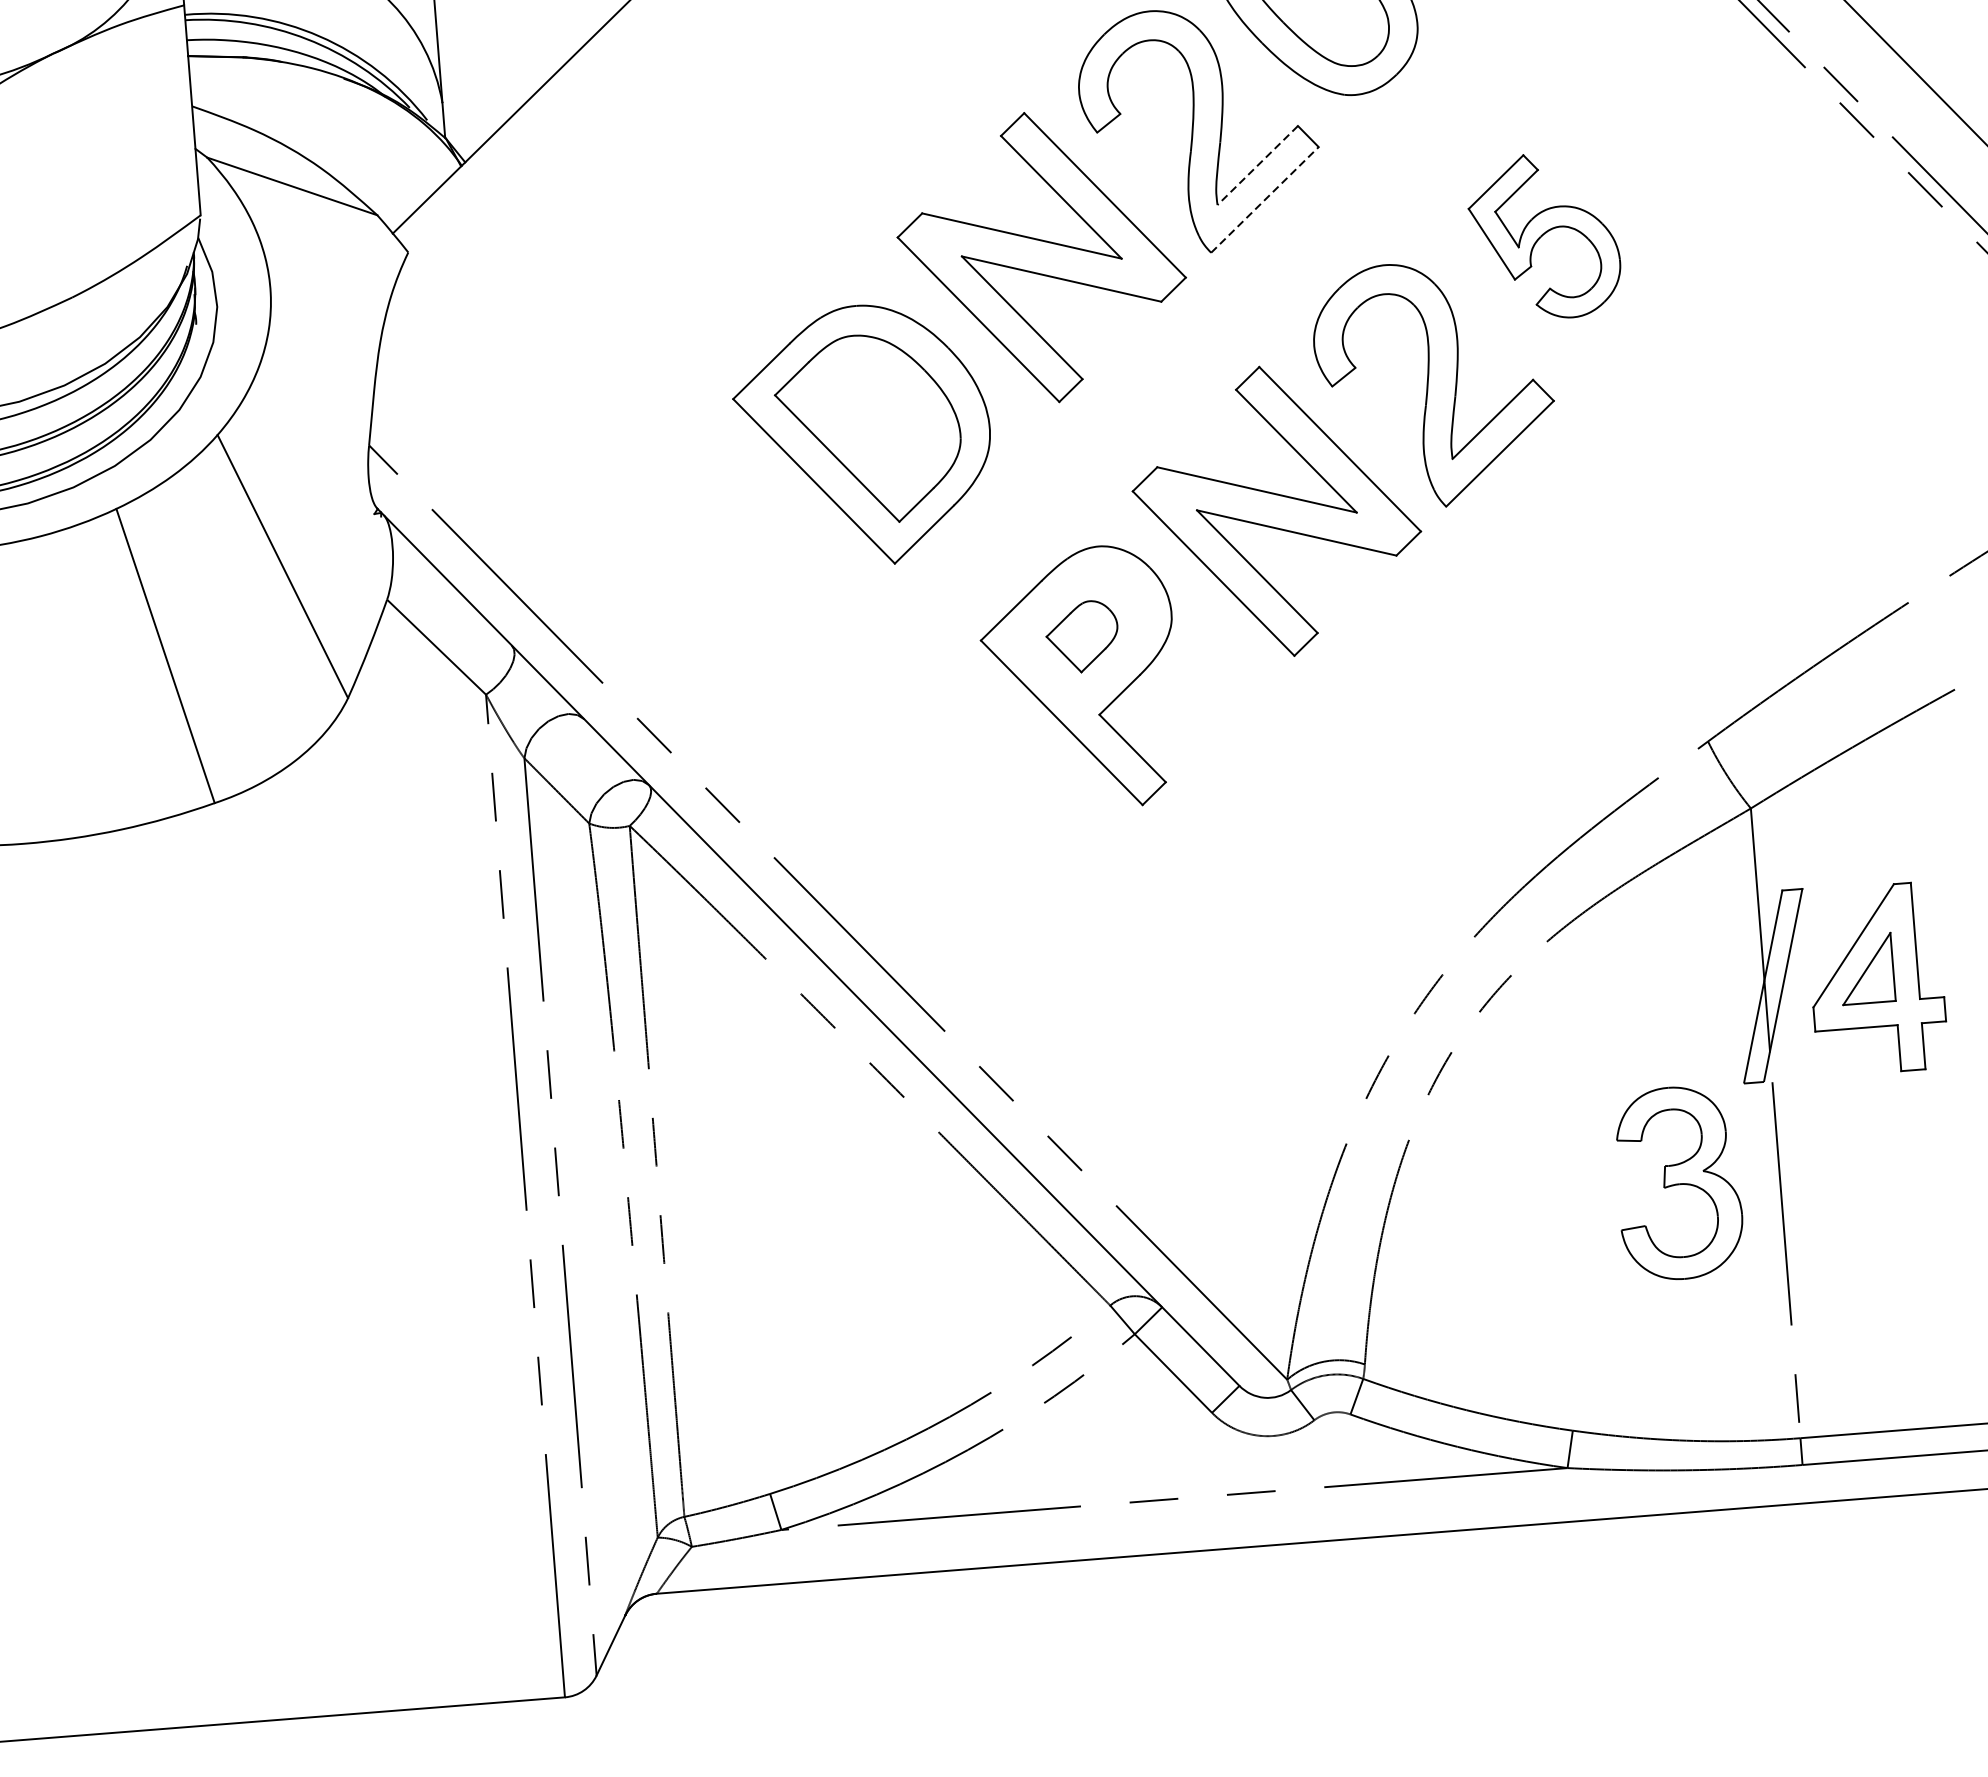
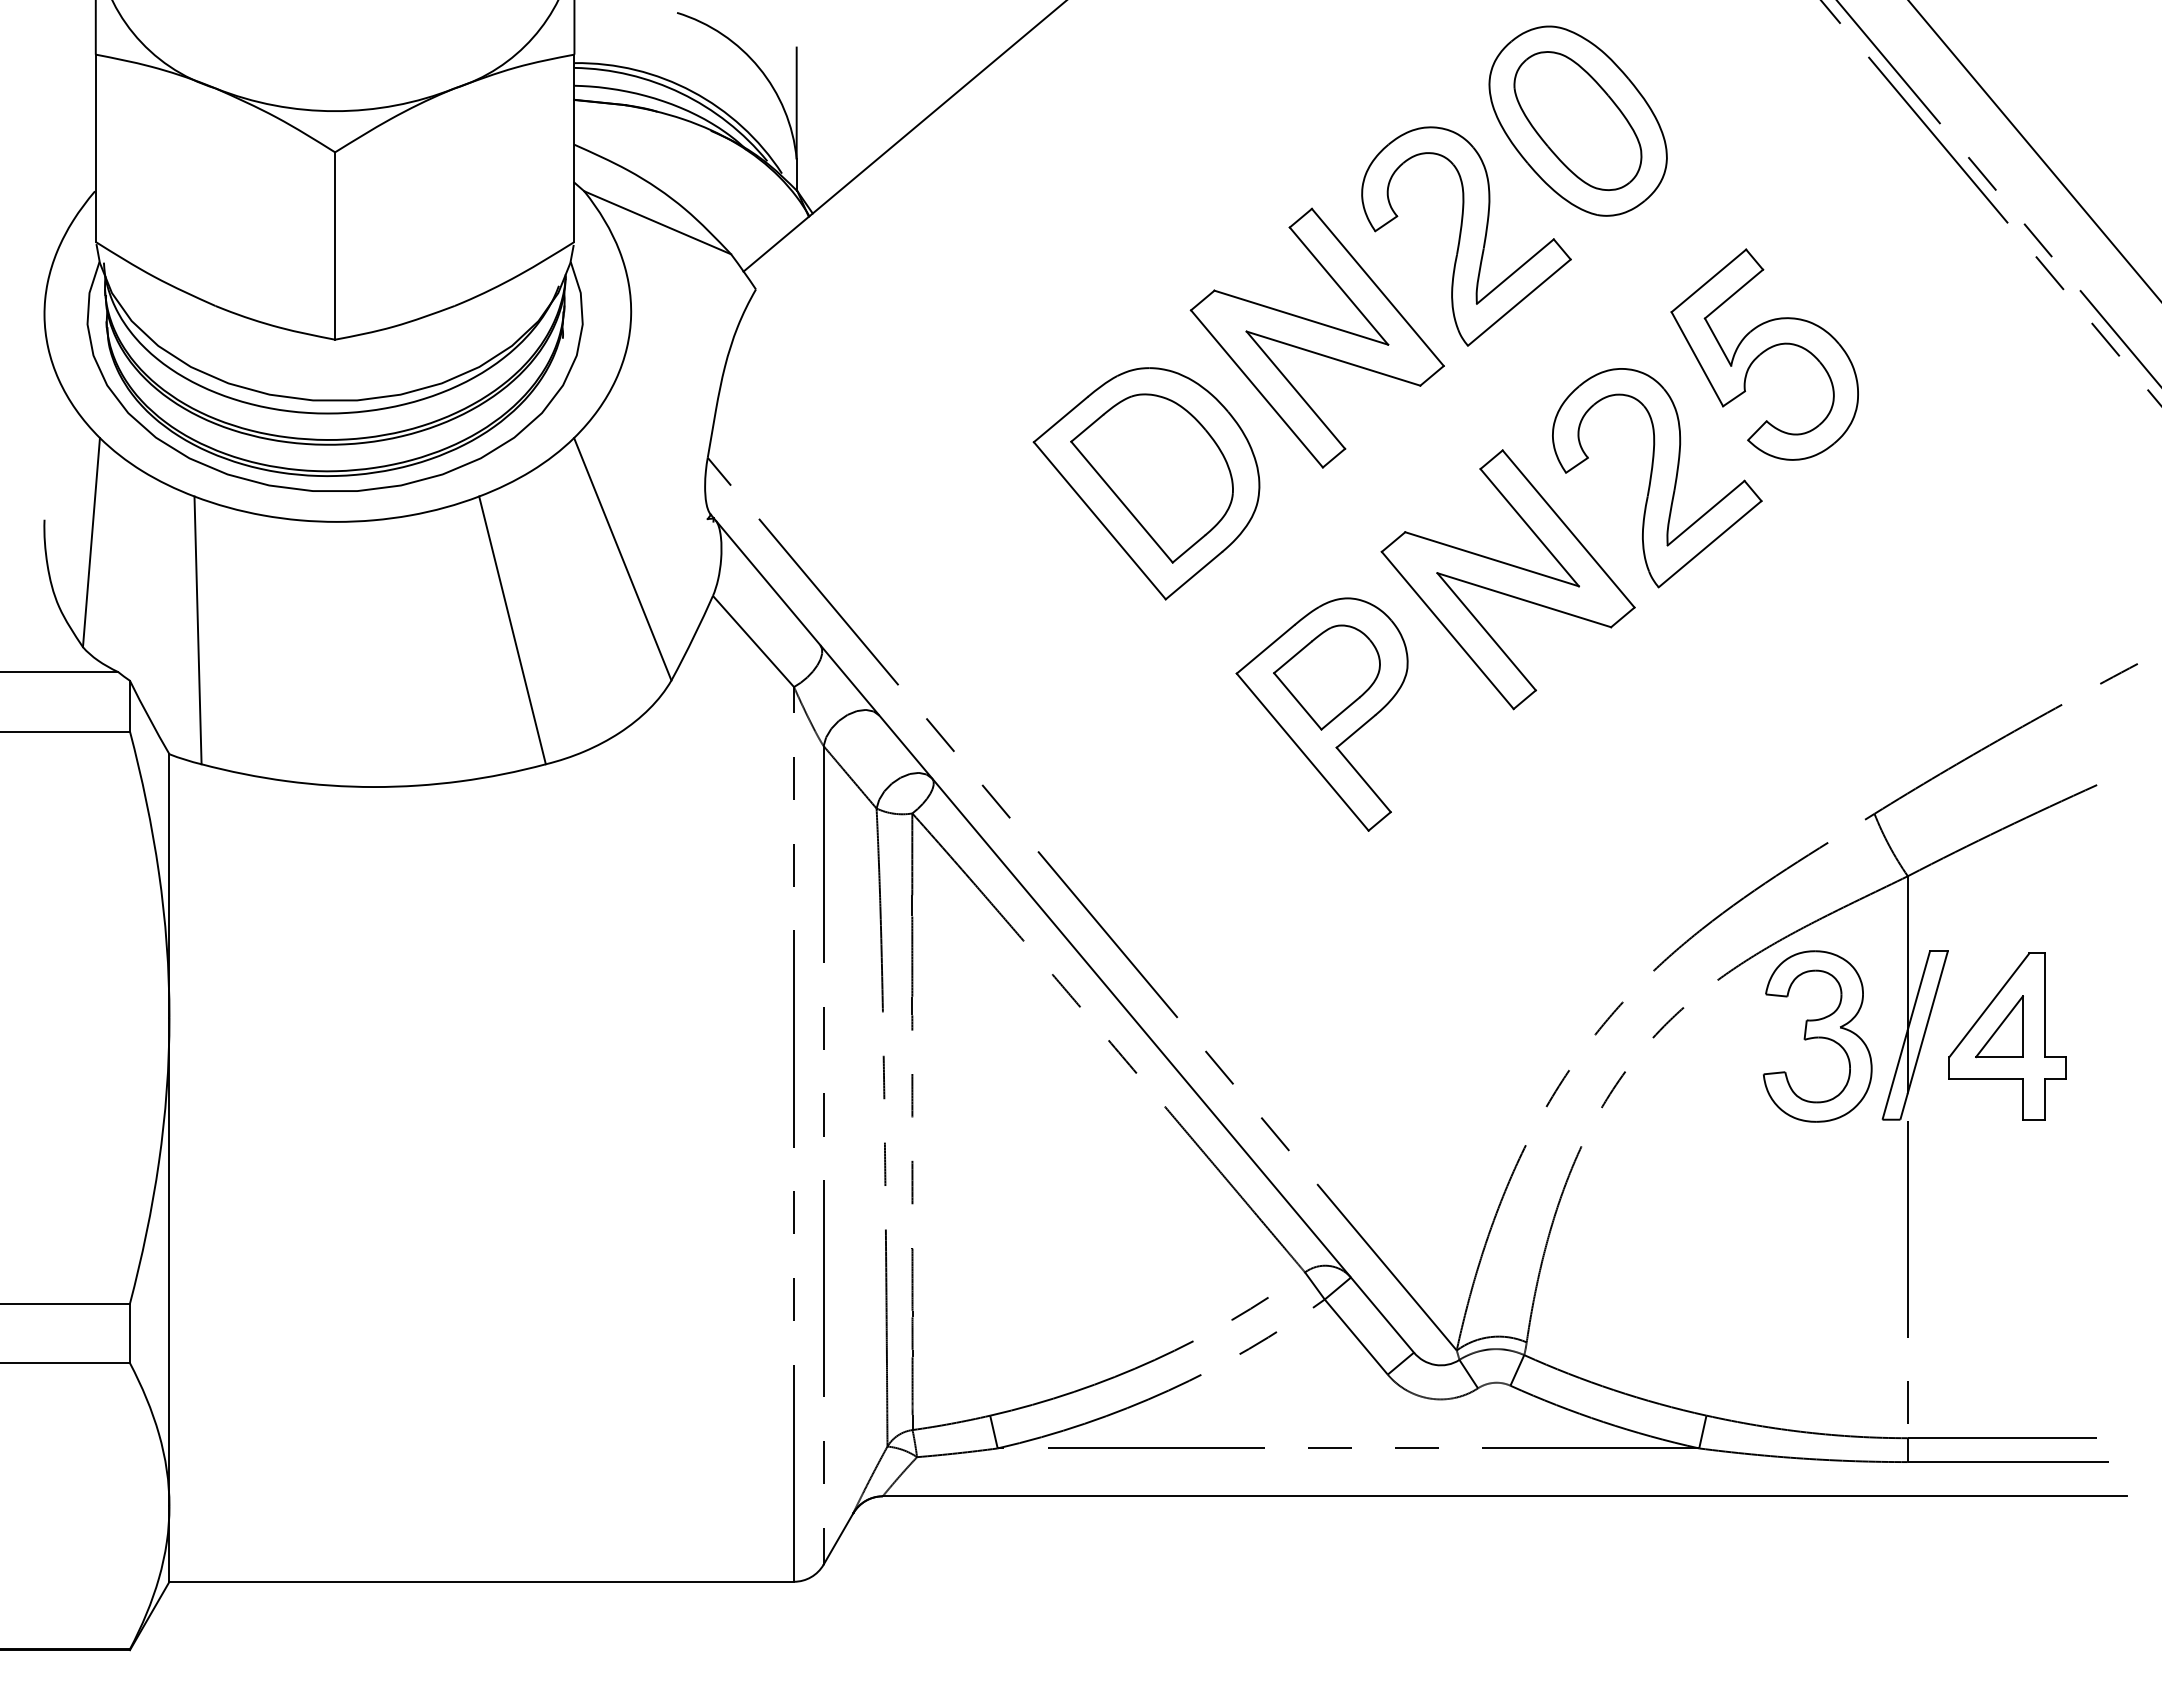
line: (1257, 165) -> (1515, 271), dashed -> solid
line: (1265, 199) -> (1519, 302), dashed -> solid
part: (1544, 236) -> (1764, 354), size x1.43
part: (1081, 637) -> (1326, 677), size x1.67
part: (1678, 1183) -> (1817, 1036), moved

